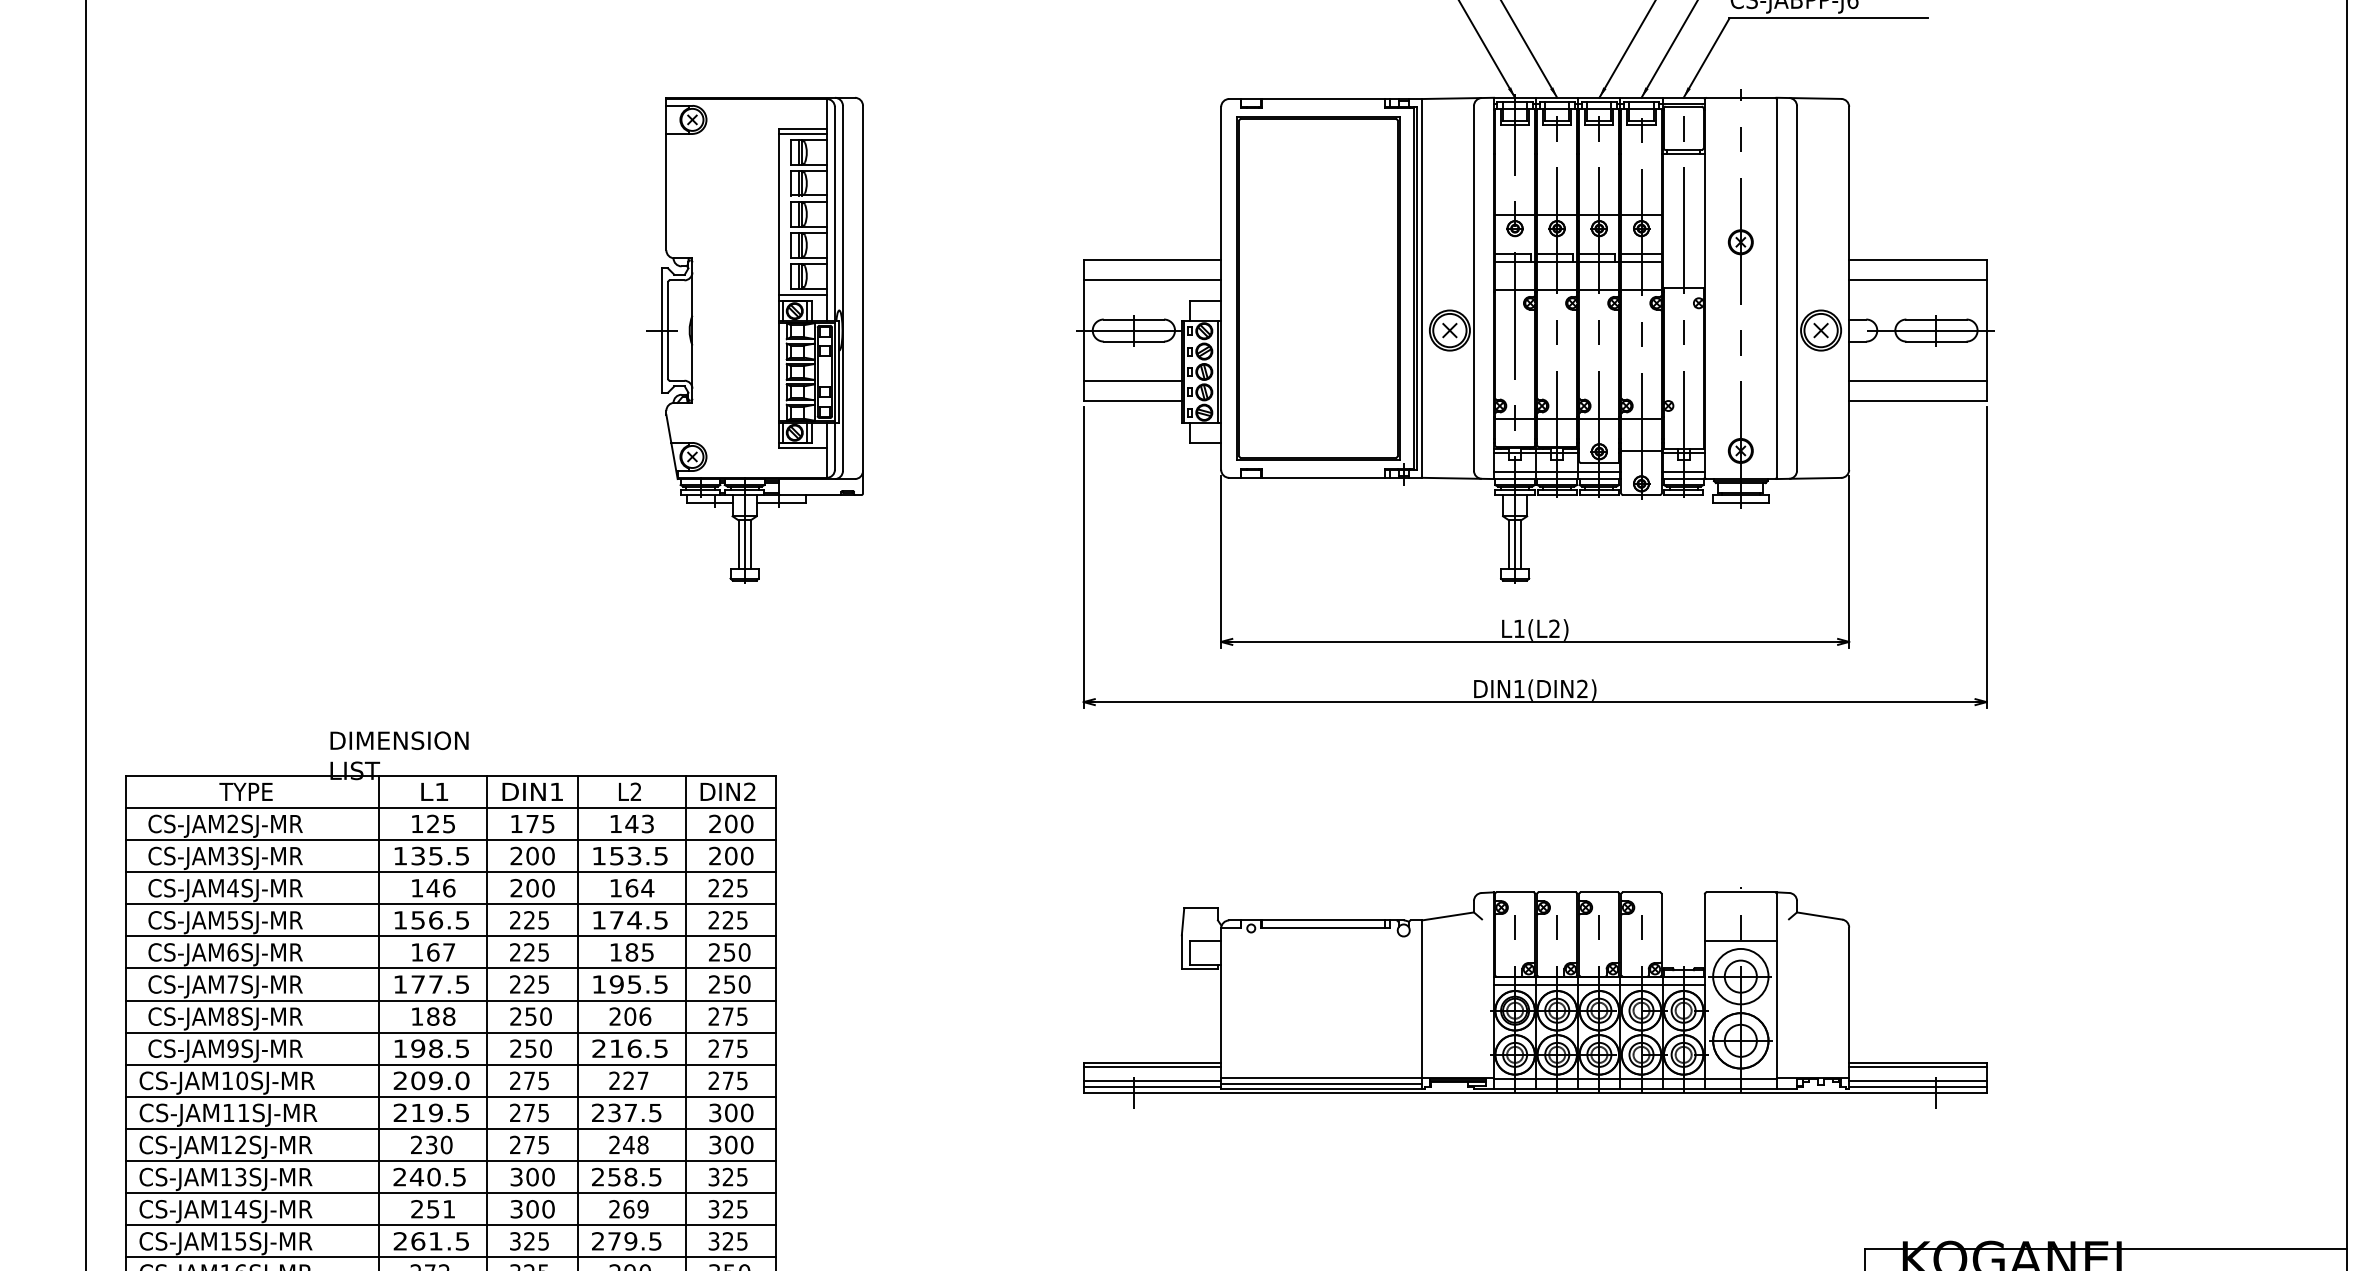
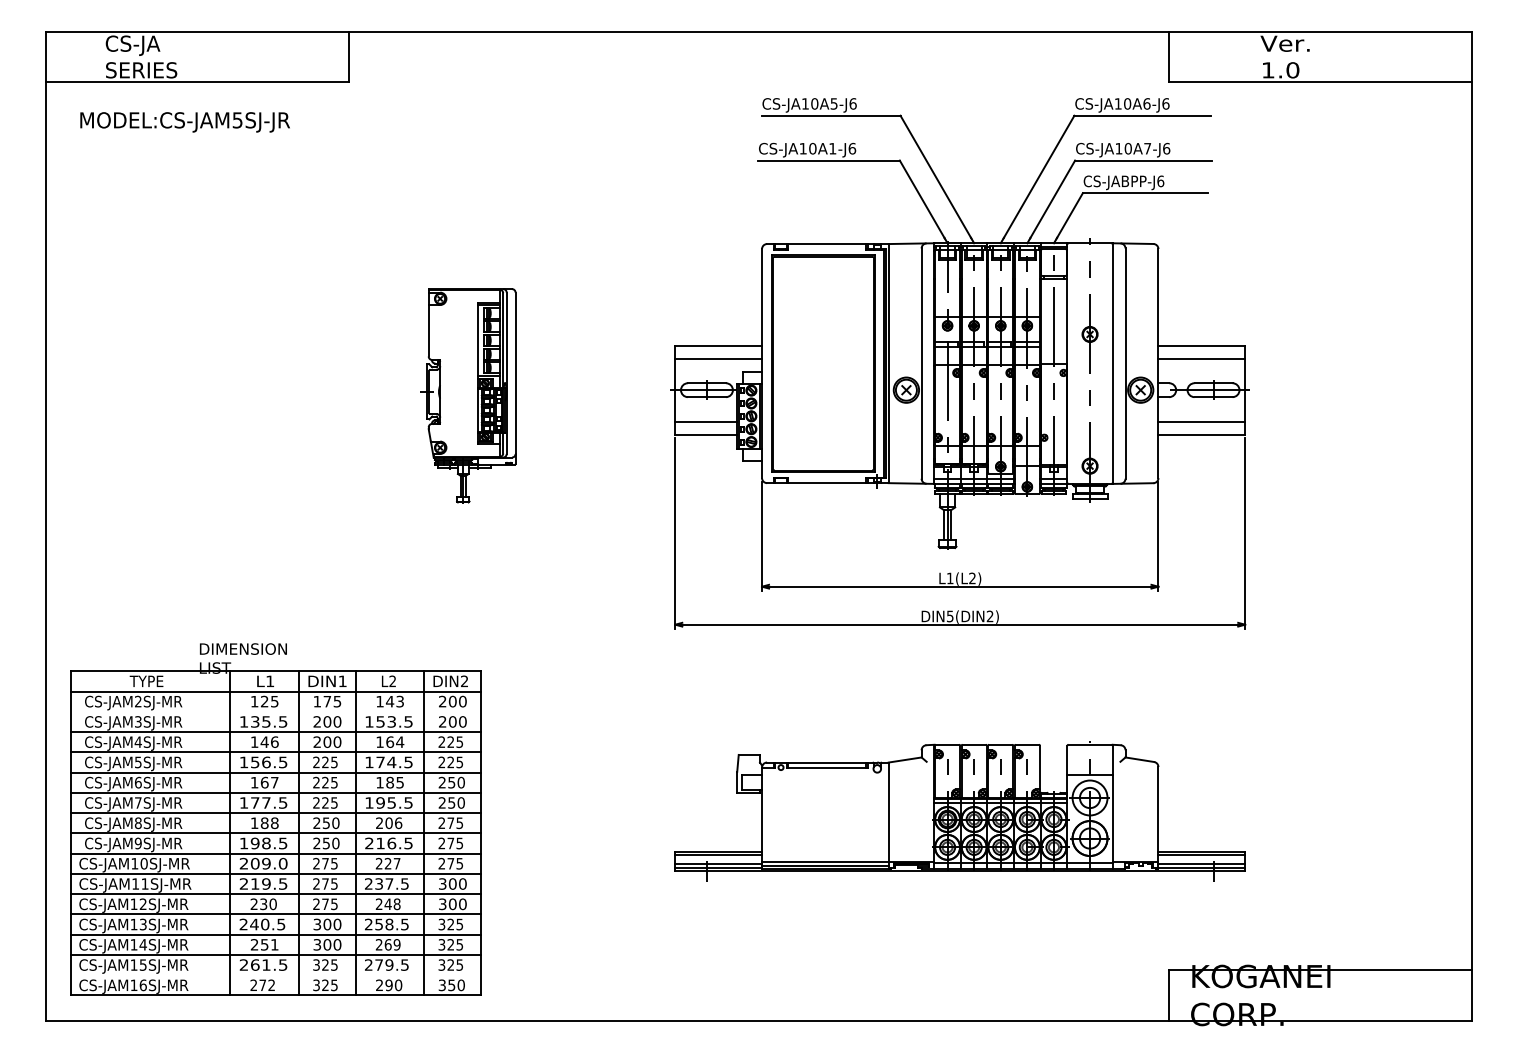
part: (754, 338) -> (467, 395), size x0.7
text: (1519, 689) -> (950, 616), DIN1(DIN2) -> DIN5(DIN2)
line: (450, 839) -> (275, 711), removed
line: (450, 1257) -> (275, 975), removed

